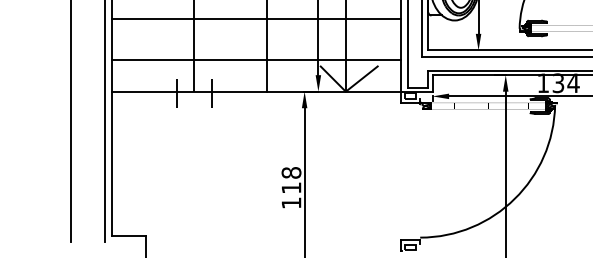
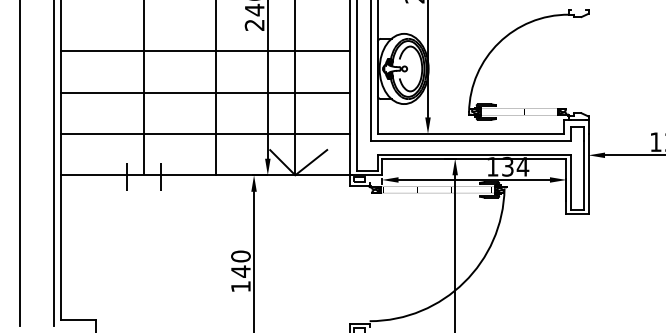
line: (256, 18) -> (205, 92), moved
line: (256, 59) -> (205, 133), moved
text: (291, 179) -> (240, 263), 118 -> 140

